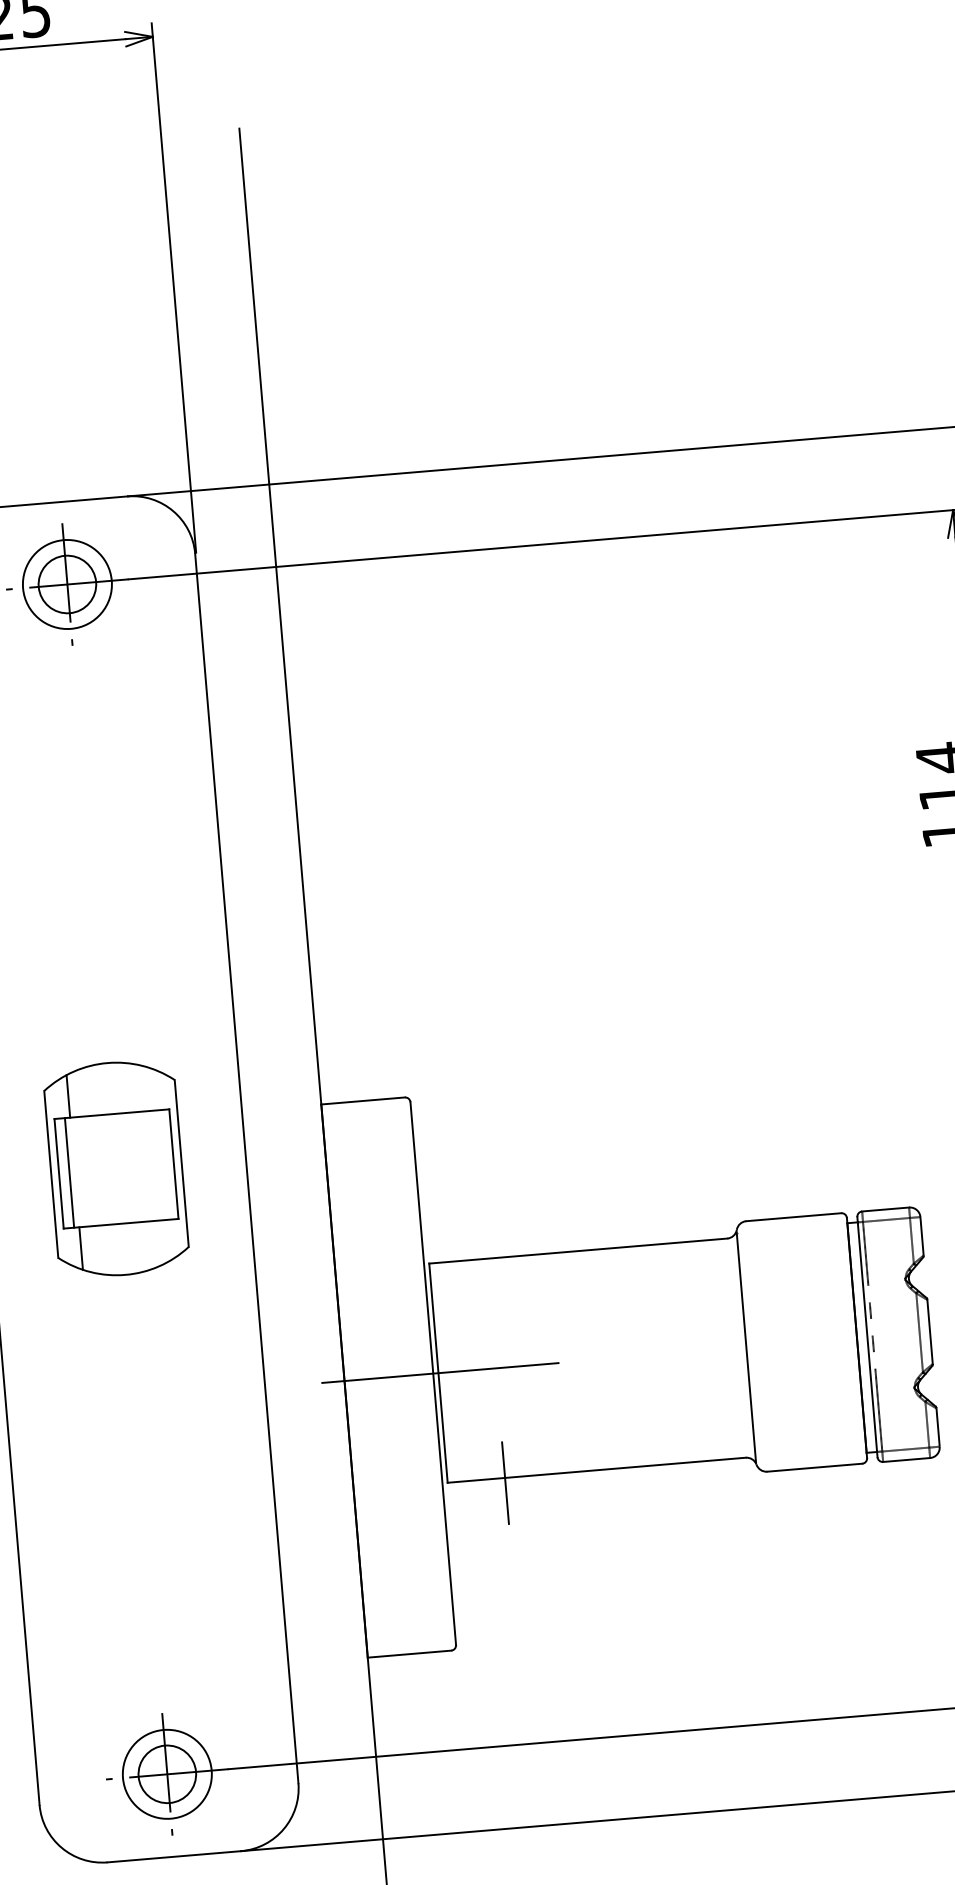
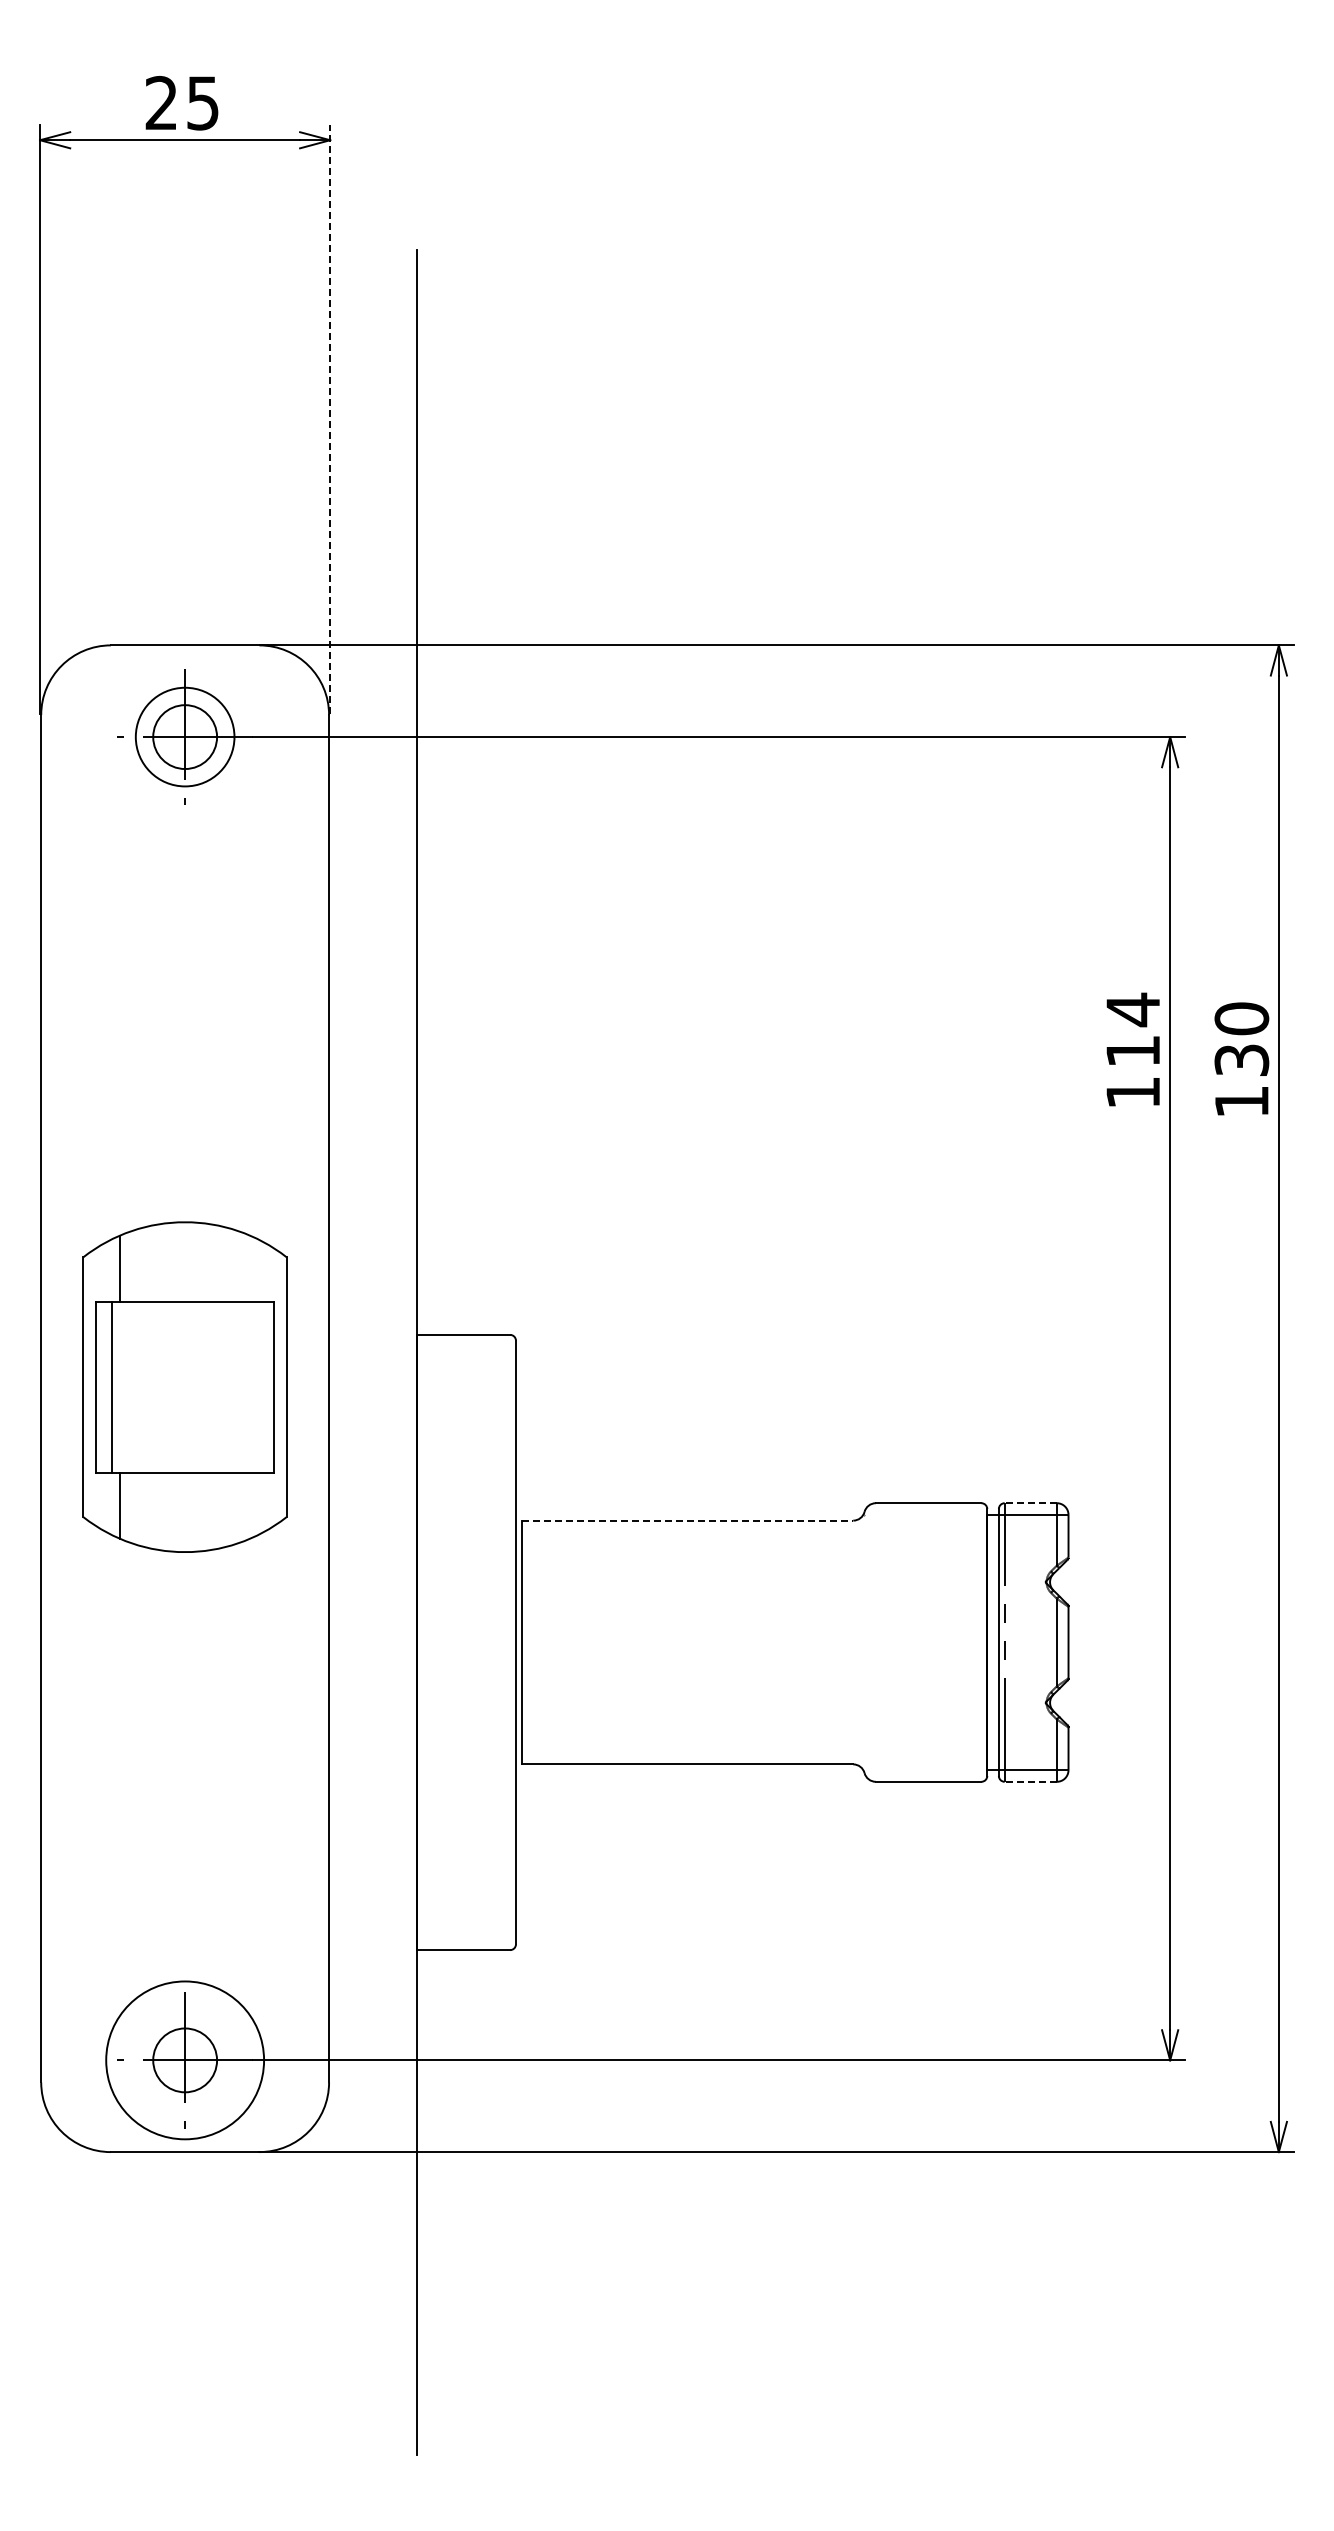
line: (174, 287) -> (330, 419), solid -> dashed
part: (116, 1168) -> (185, 1386), size x1.4
line: (885, 1209) -> (1030, 1503), solid -> dashed
line: (578, 1250) -> (687, 1520), solid -> dashed
line: (746, 1347) -> (864, 1642), removed
line: (440, 1373) -> (523, 1642), removed
line: (906, 1459) -> (1030, 1781), solid -> dashed
line: (505, 1482) -> (585, 1769), removed
circle: (166, 1774) -> (184, 2060), size x1.6

